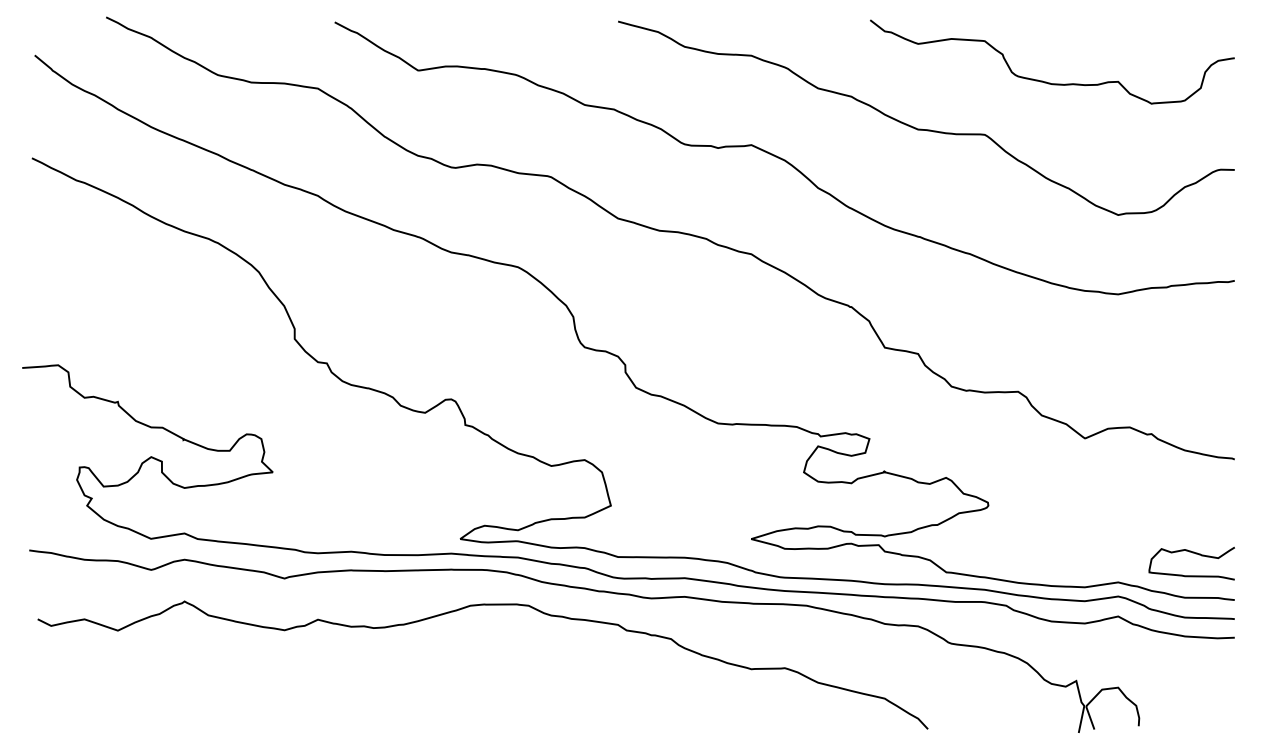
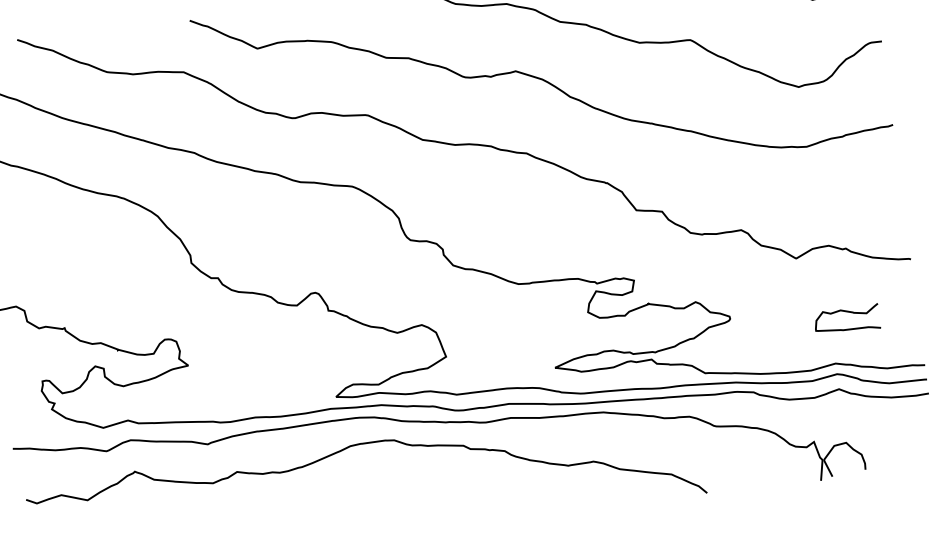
curve: (1195, 554) -> (848, 312), moved

